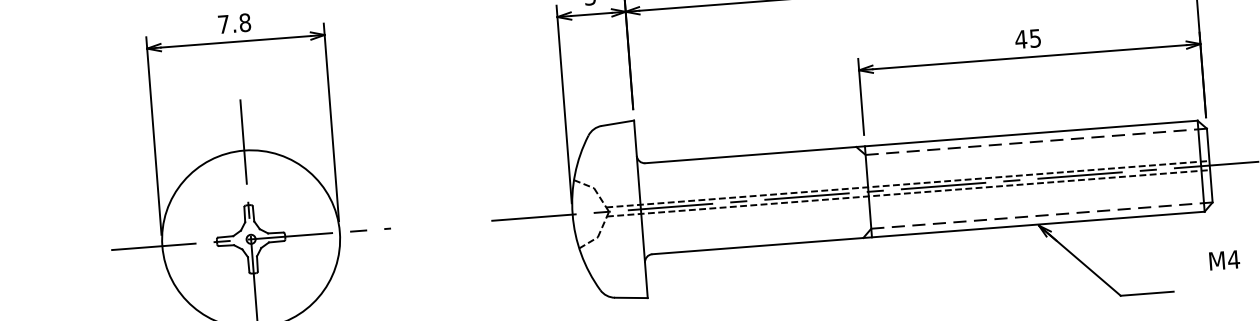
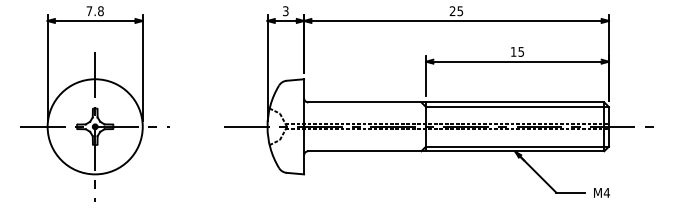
text: (1020, 38) -> (513, 51), 45 -> 15
line: (1038, 142) -> (518, 107), dashed -> solid
line: (1043, 215) -> (518, 146), dashed -> solid
text: (1223, 259) -> (601, 192), moved

